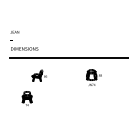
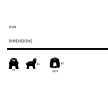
part: (93, 76) -> (56, 64), moved
part: (26, 98) -> (13, 64), moved

